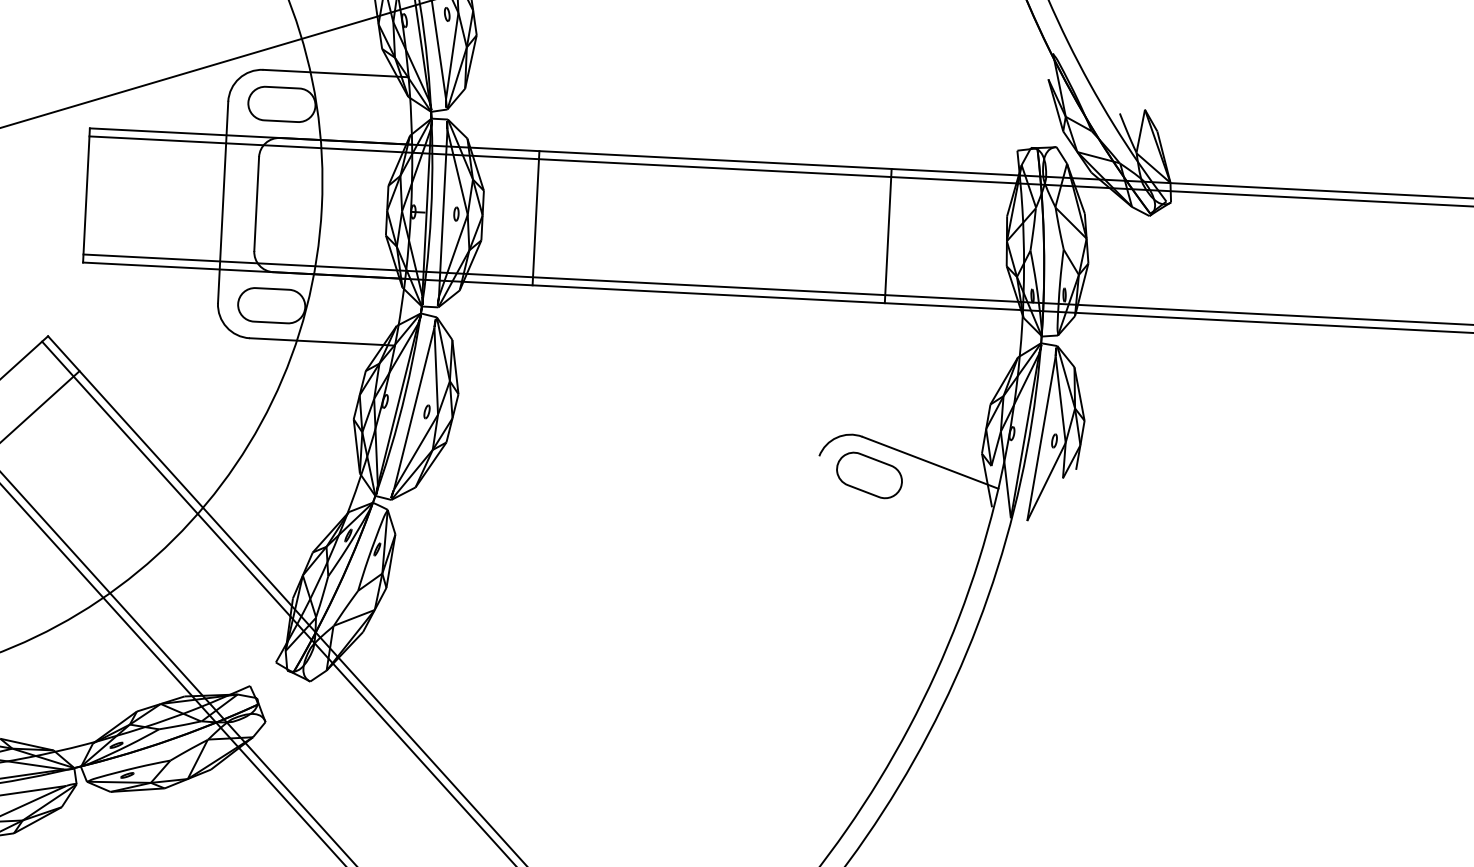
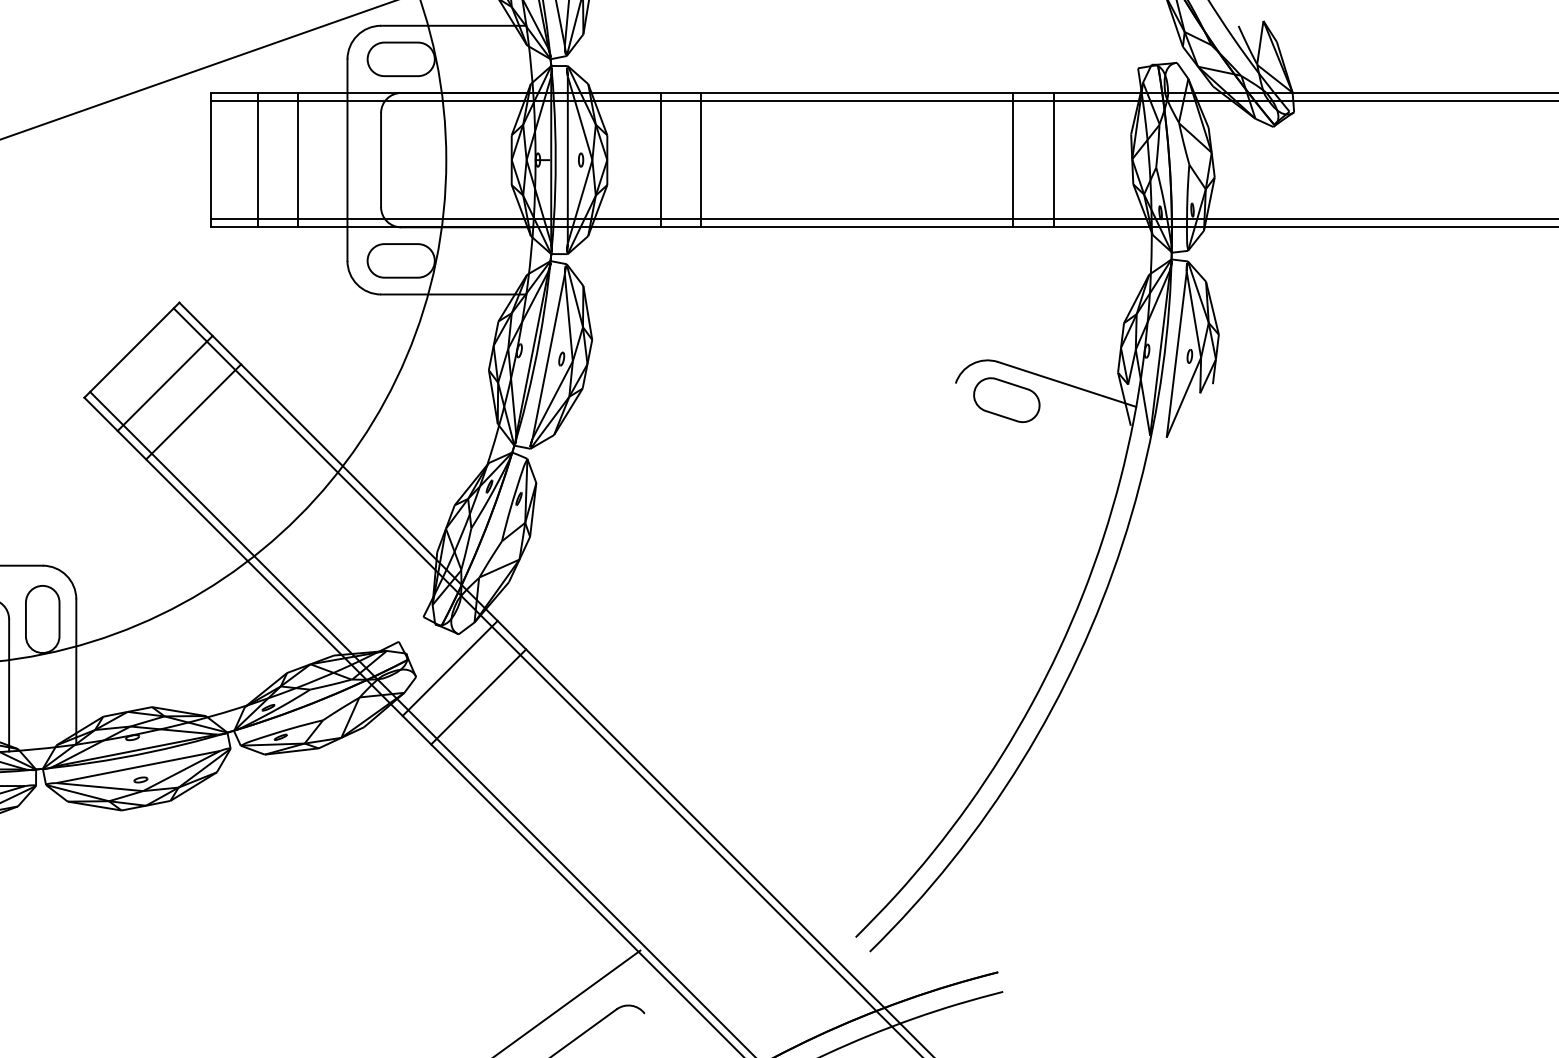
line: (133, 197) -> (257, 159), added
line: (173, 199) -> (297, 159), added
line: (576, 219) -> (701, 159), added
line: (928, 237) -> (1053, 159), added
line: (56, 445) -> (193, 411), added
line: (299, 714) -> (449, 667), added
line: (326, 744) -> (478, 696), added

